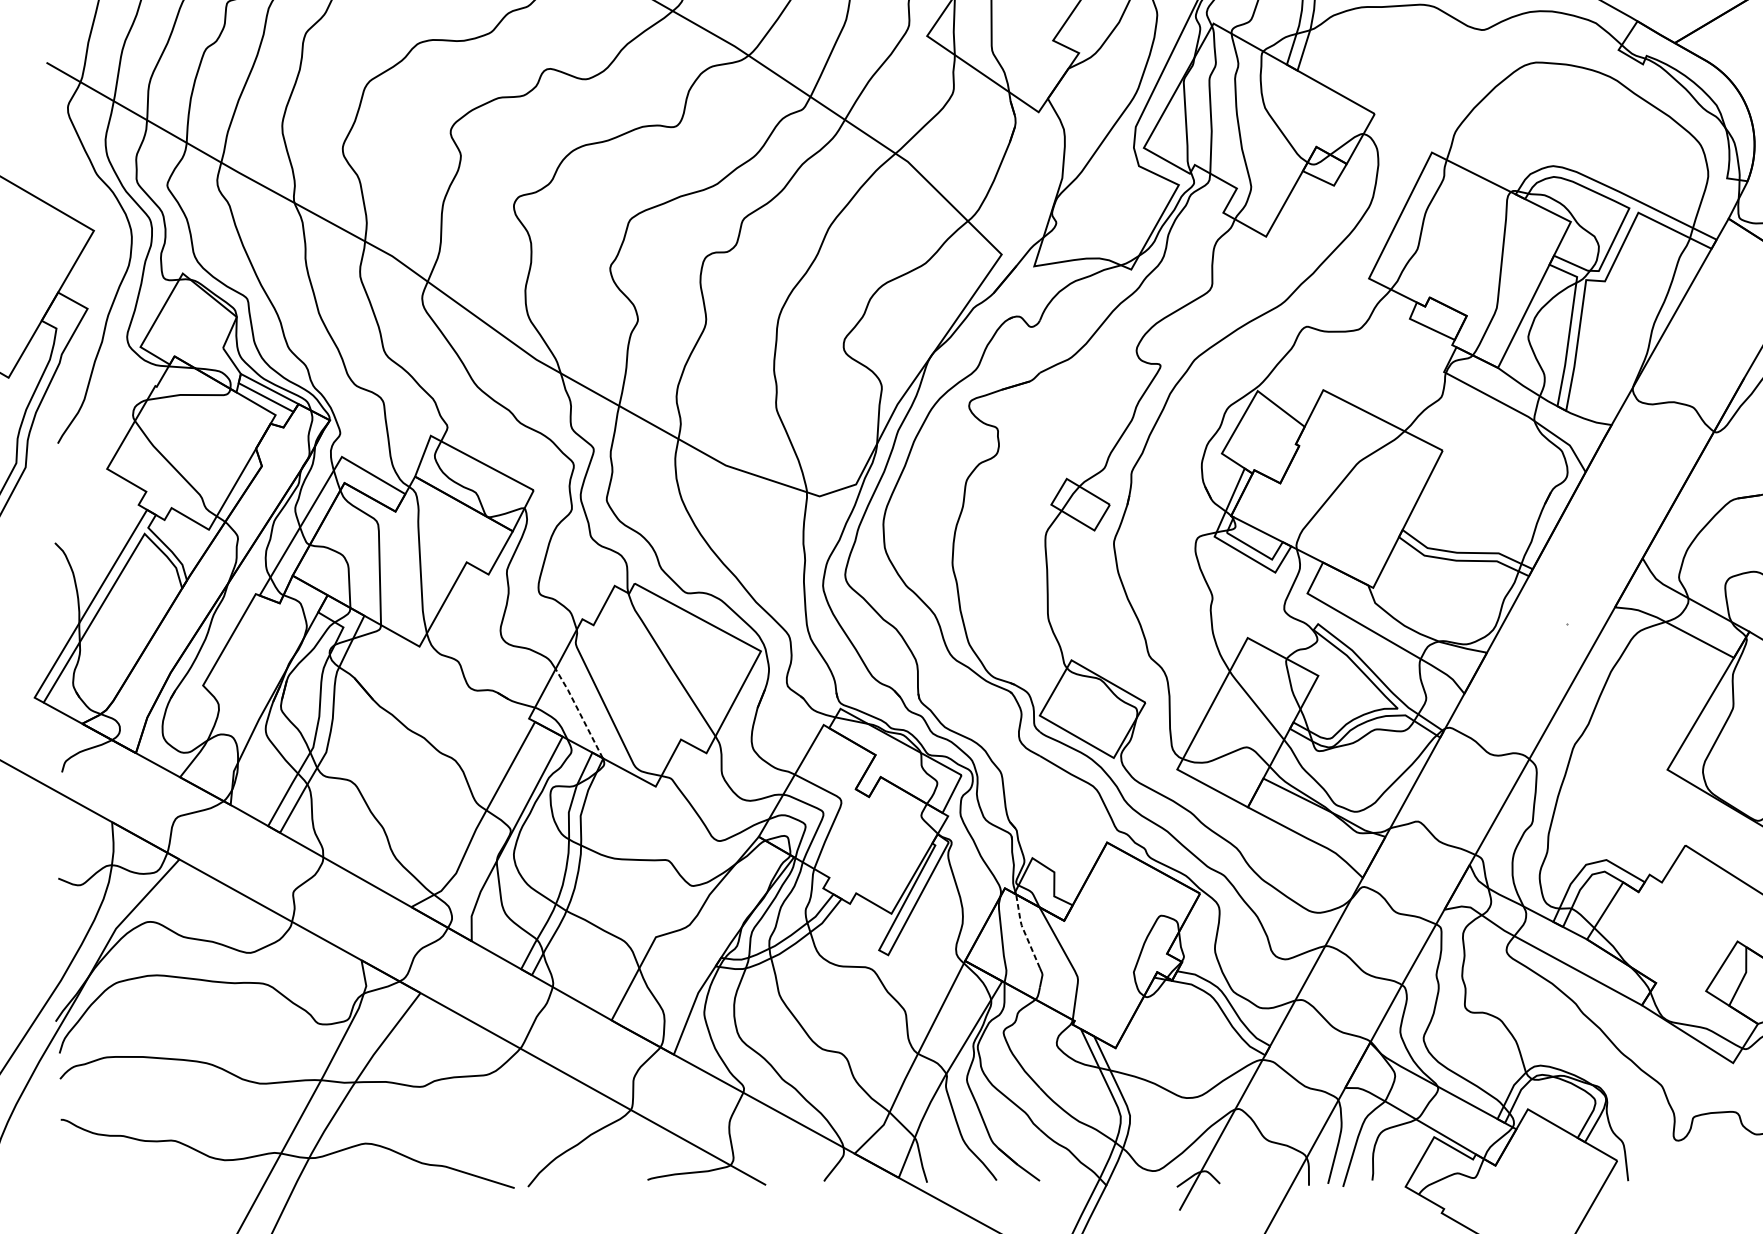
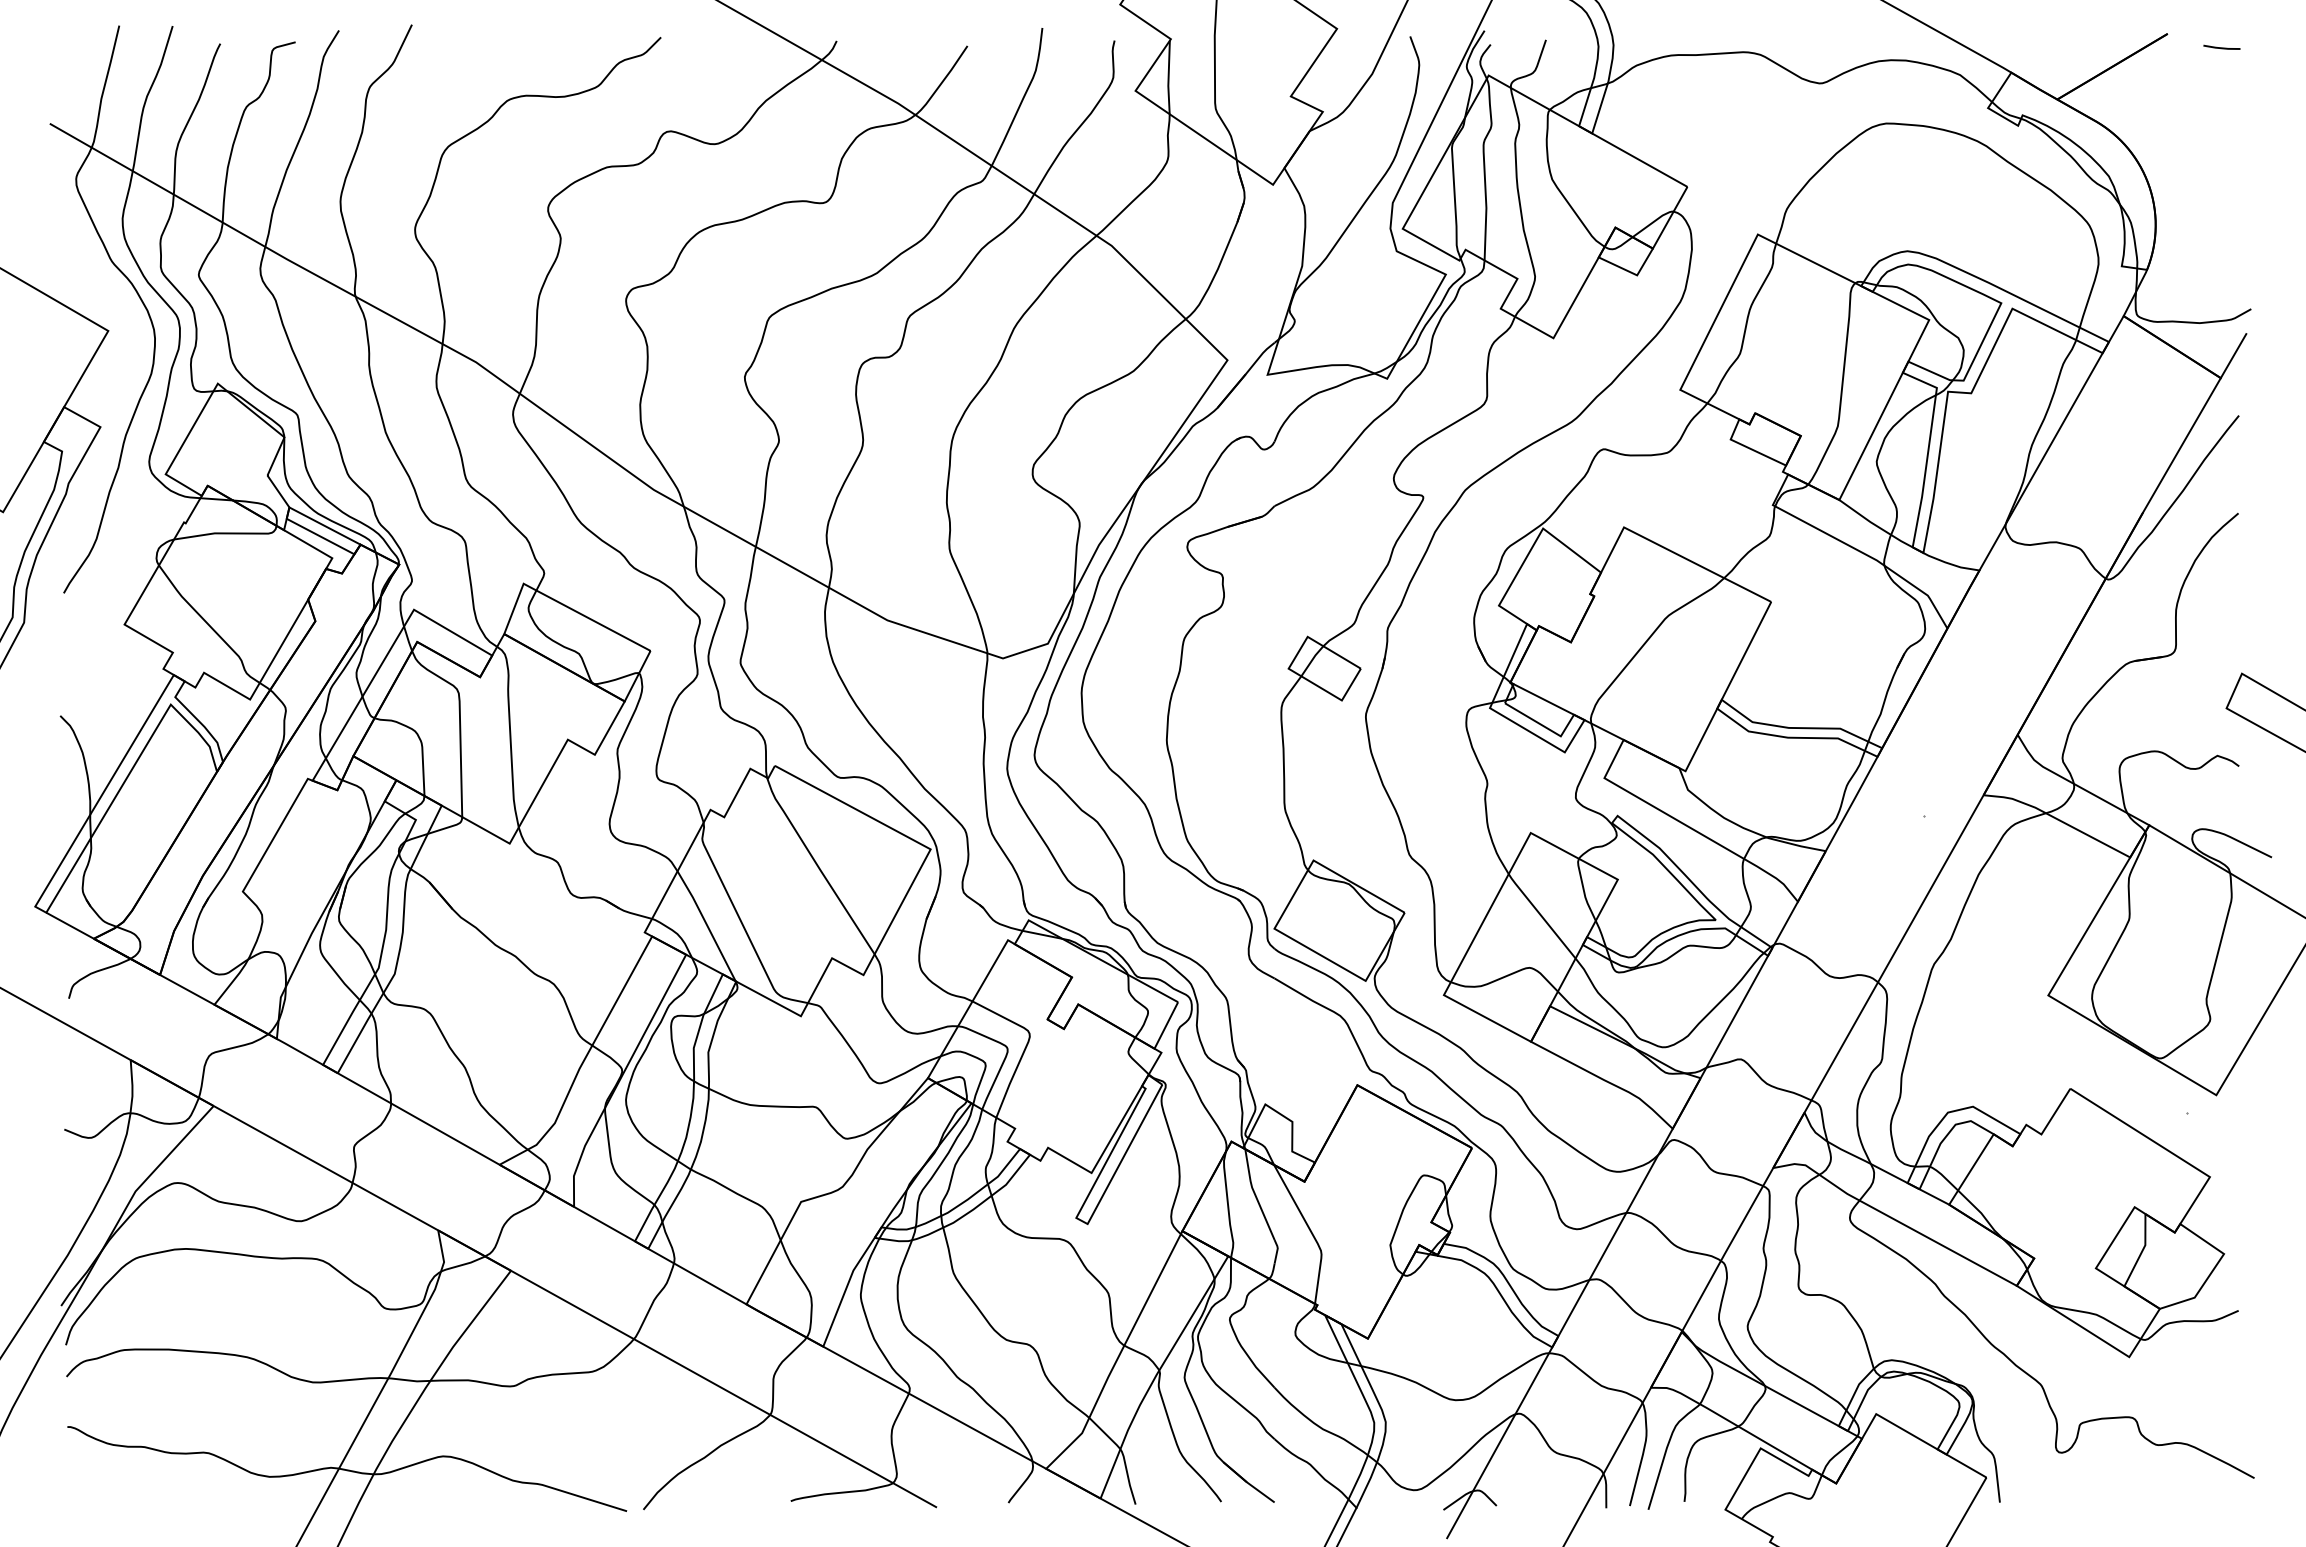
line: (579, 712) -> (706, 924), dashed -> solid
line: (1024, 931) -> (1255, 1194), dashed -> solid

